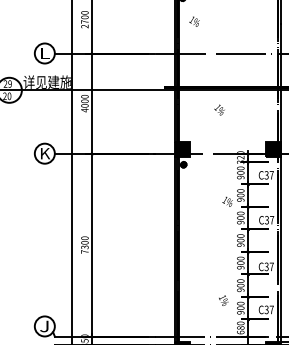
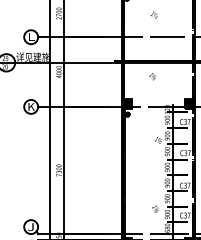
text: (193, 20) -> (153, 14), moved

